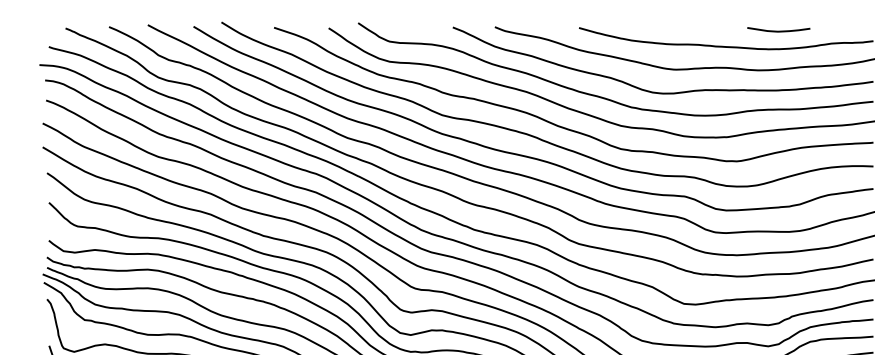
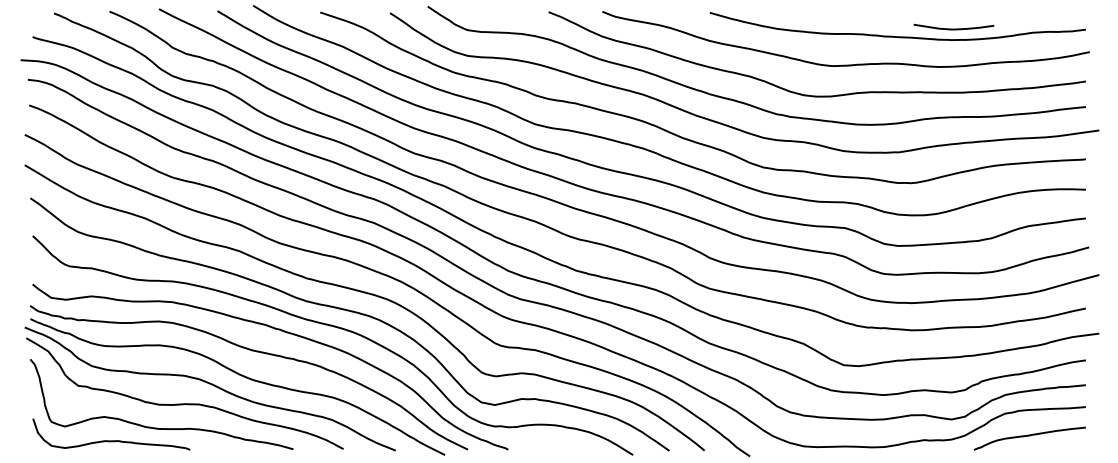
curve: (778, 30) -> (953, 28), moved

